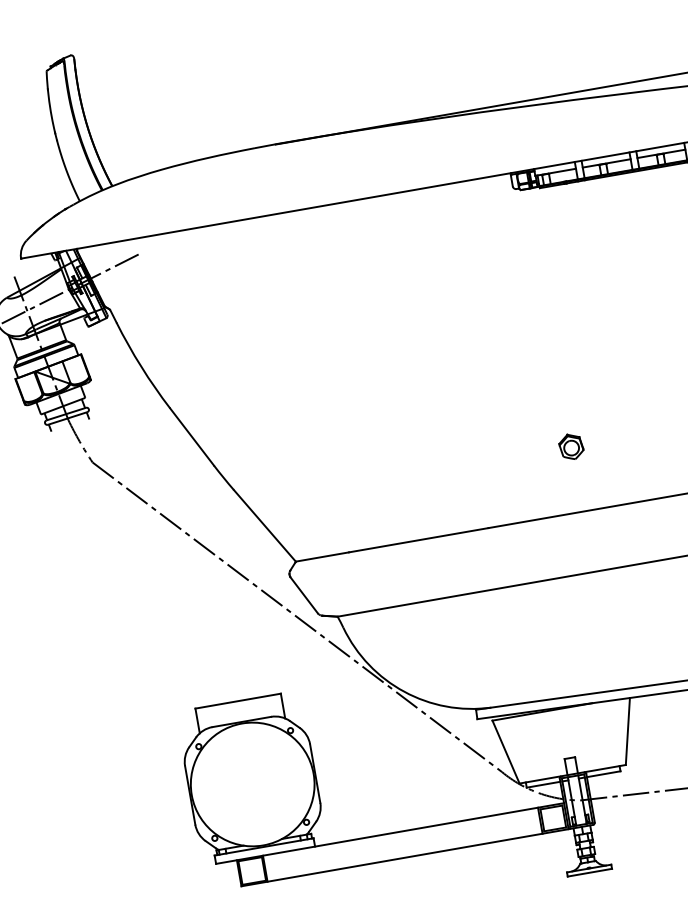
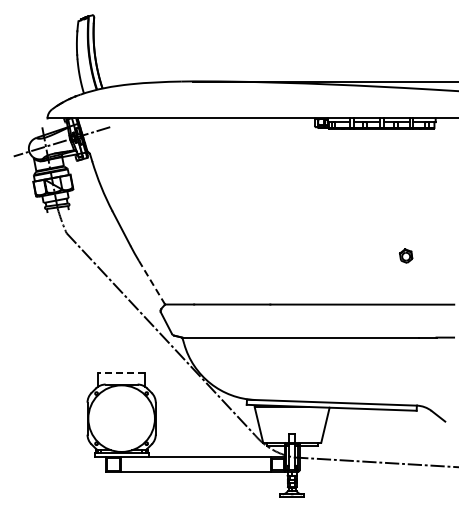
part: (570, 445) -> (321, 268), removed
line: (263, 525) -> (151, 282), solid -> dashed
line: (237, 701) -> (121, 373), solid -> dashed

